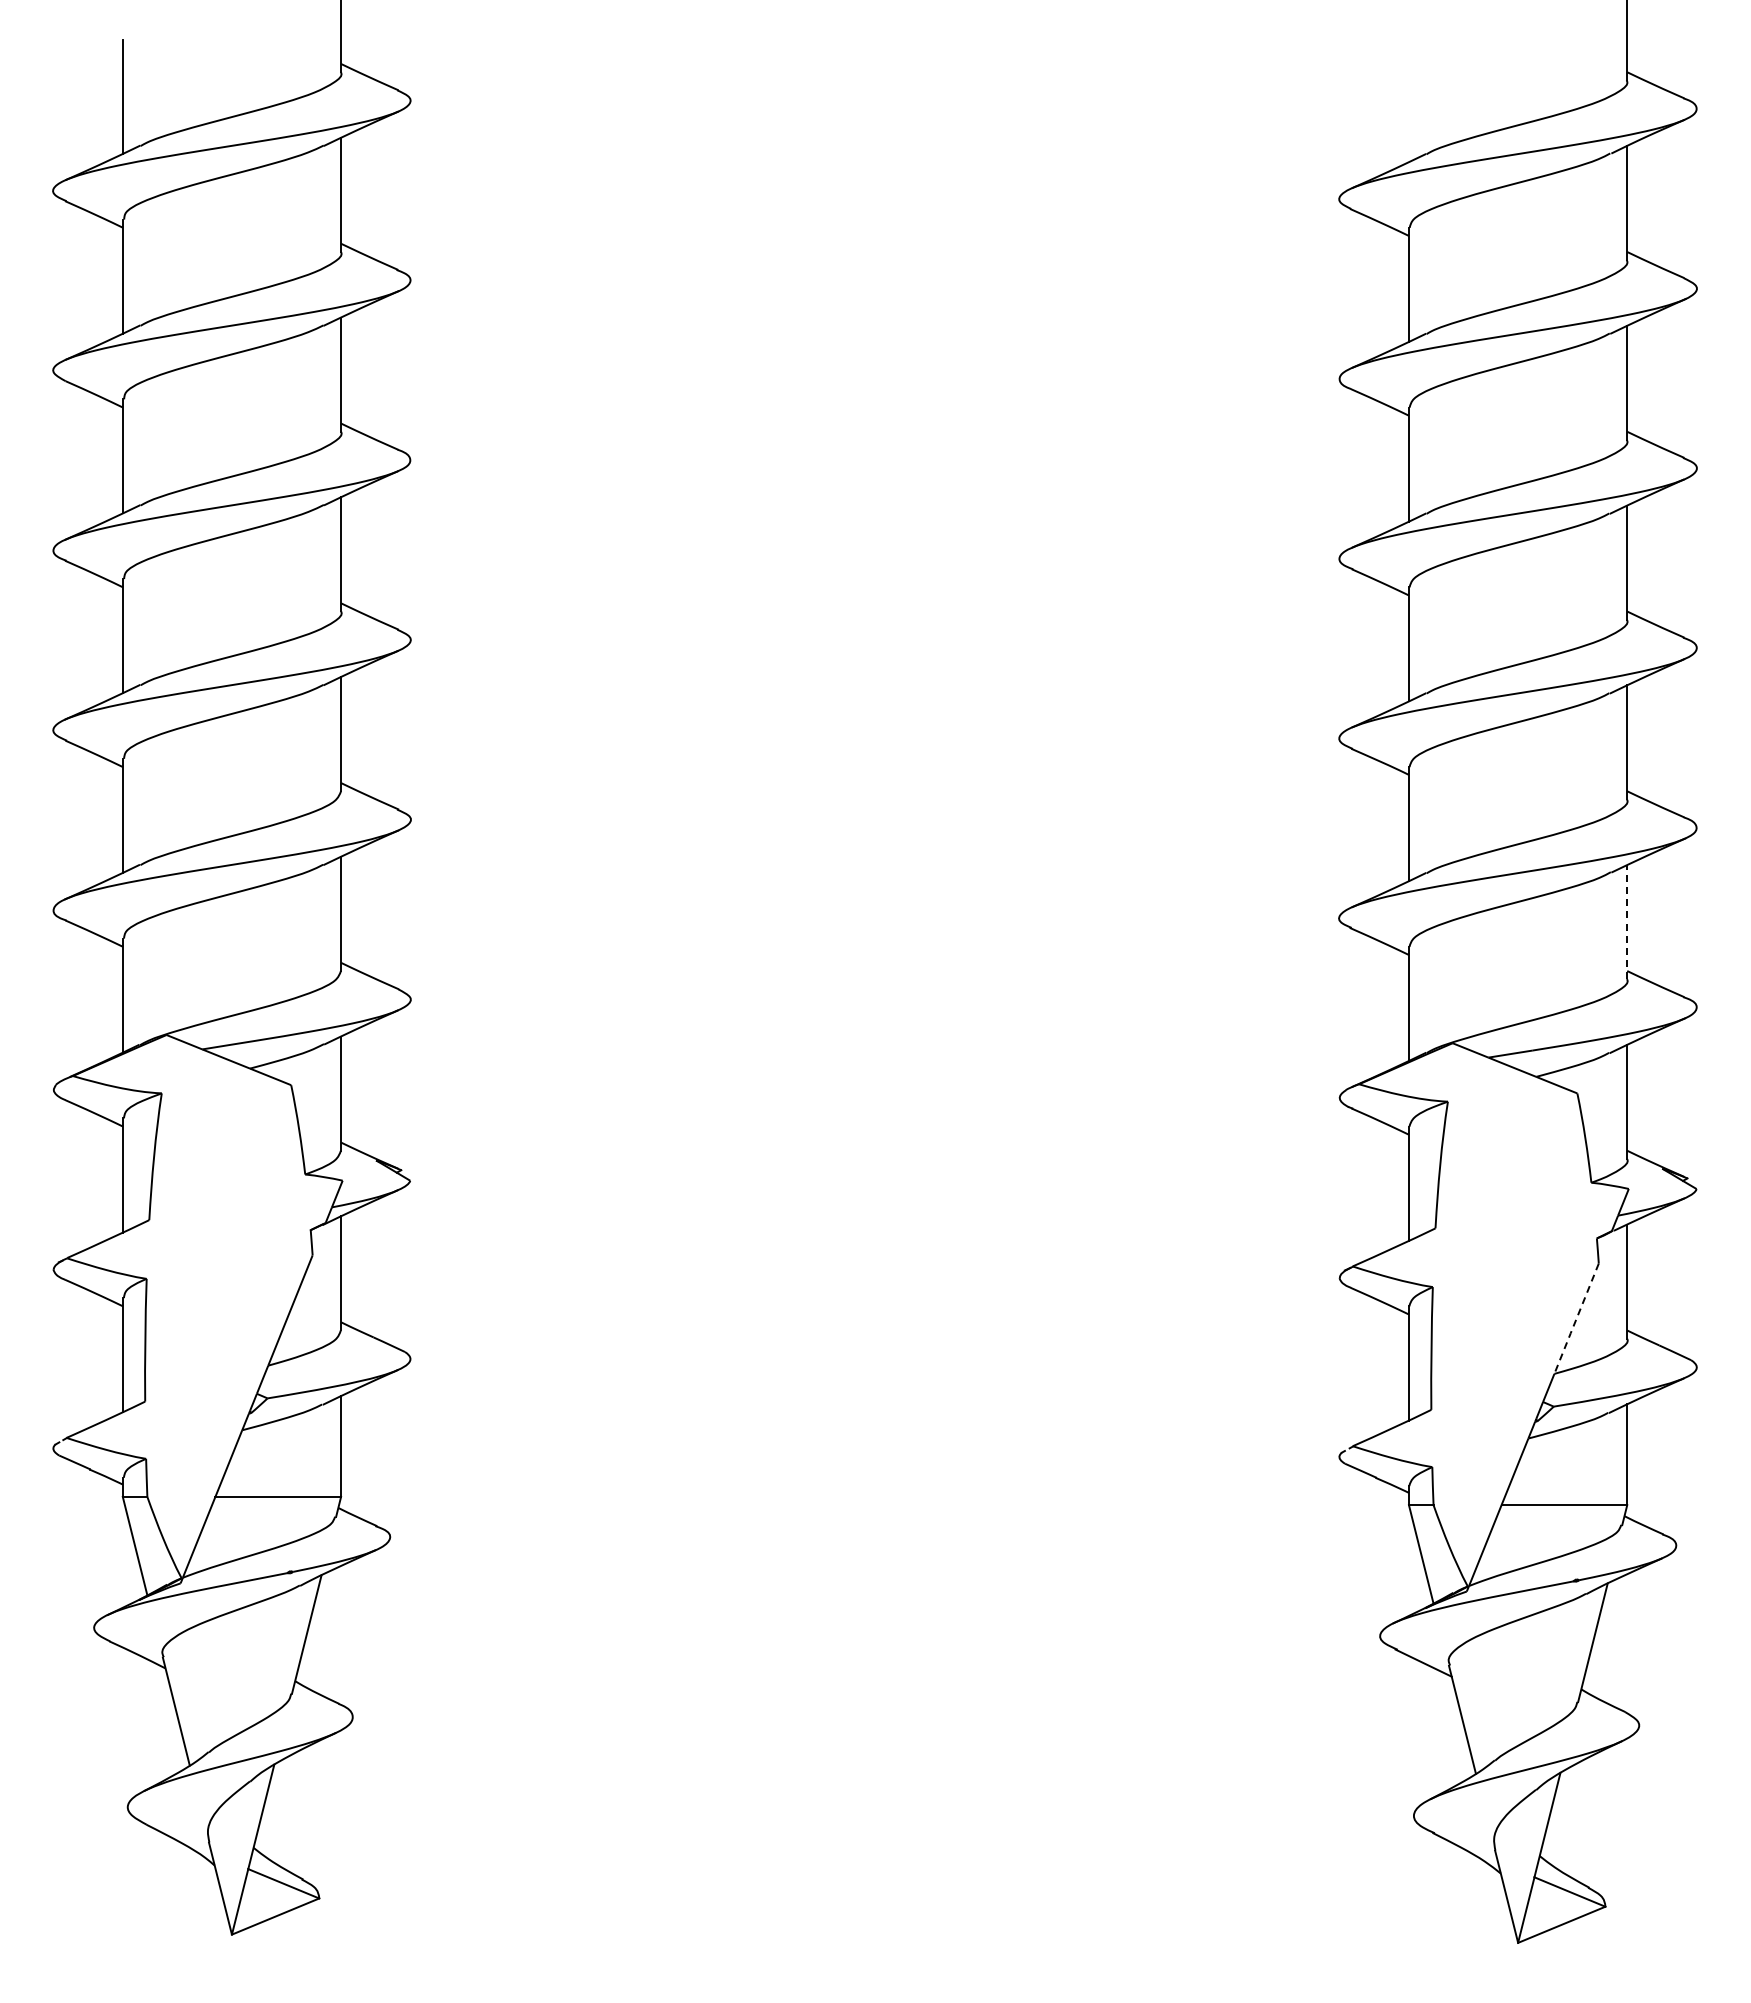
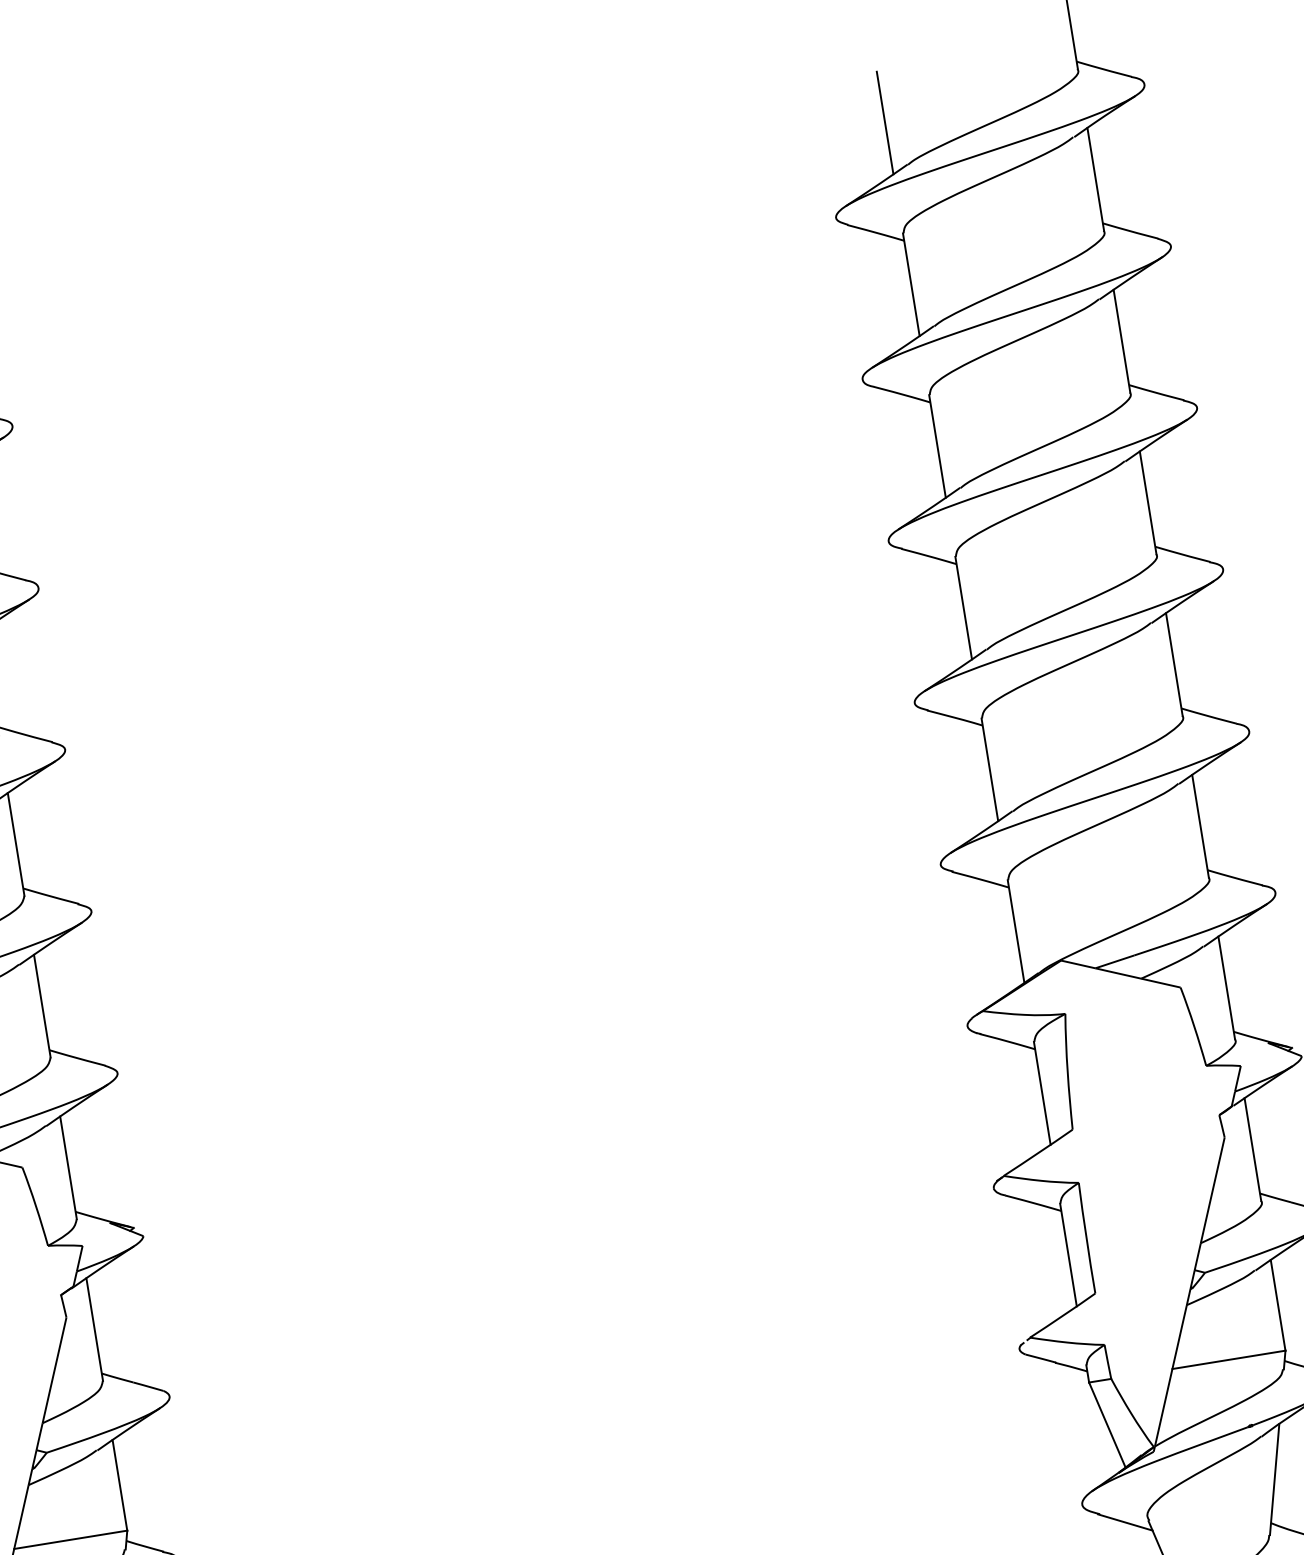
line: (1408, 105) -> (884, 123), added
line: (1627, 922) -> (1200, 826), dashed -> solid
line: (1576, 1318) -> (1212, 1190), dashed -> solid

